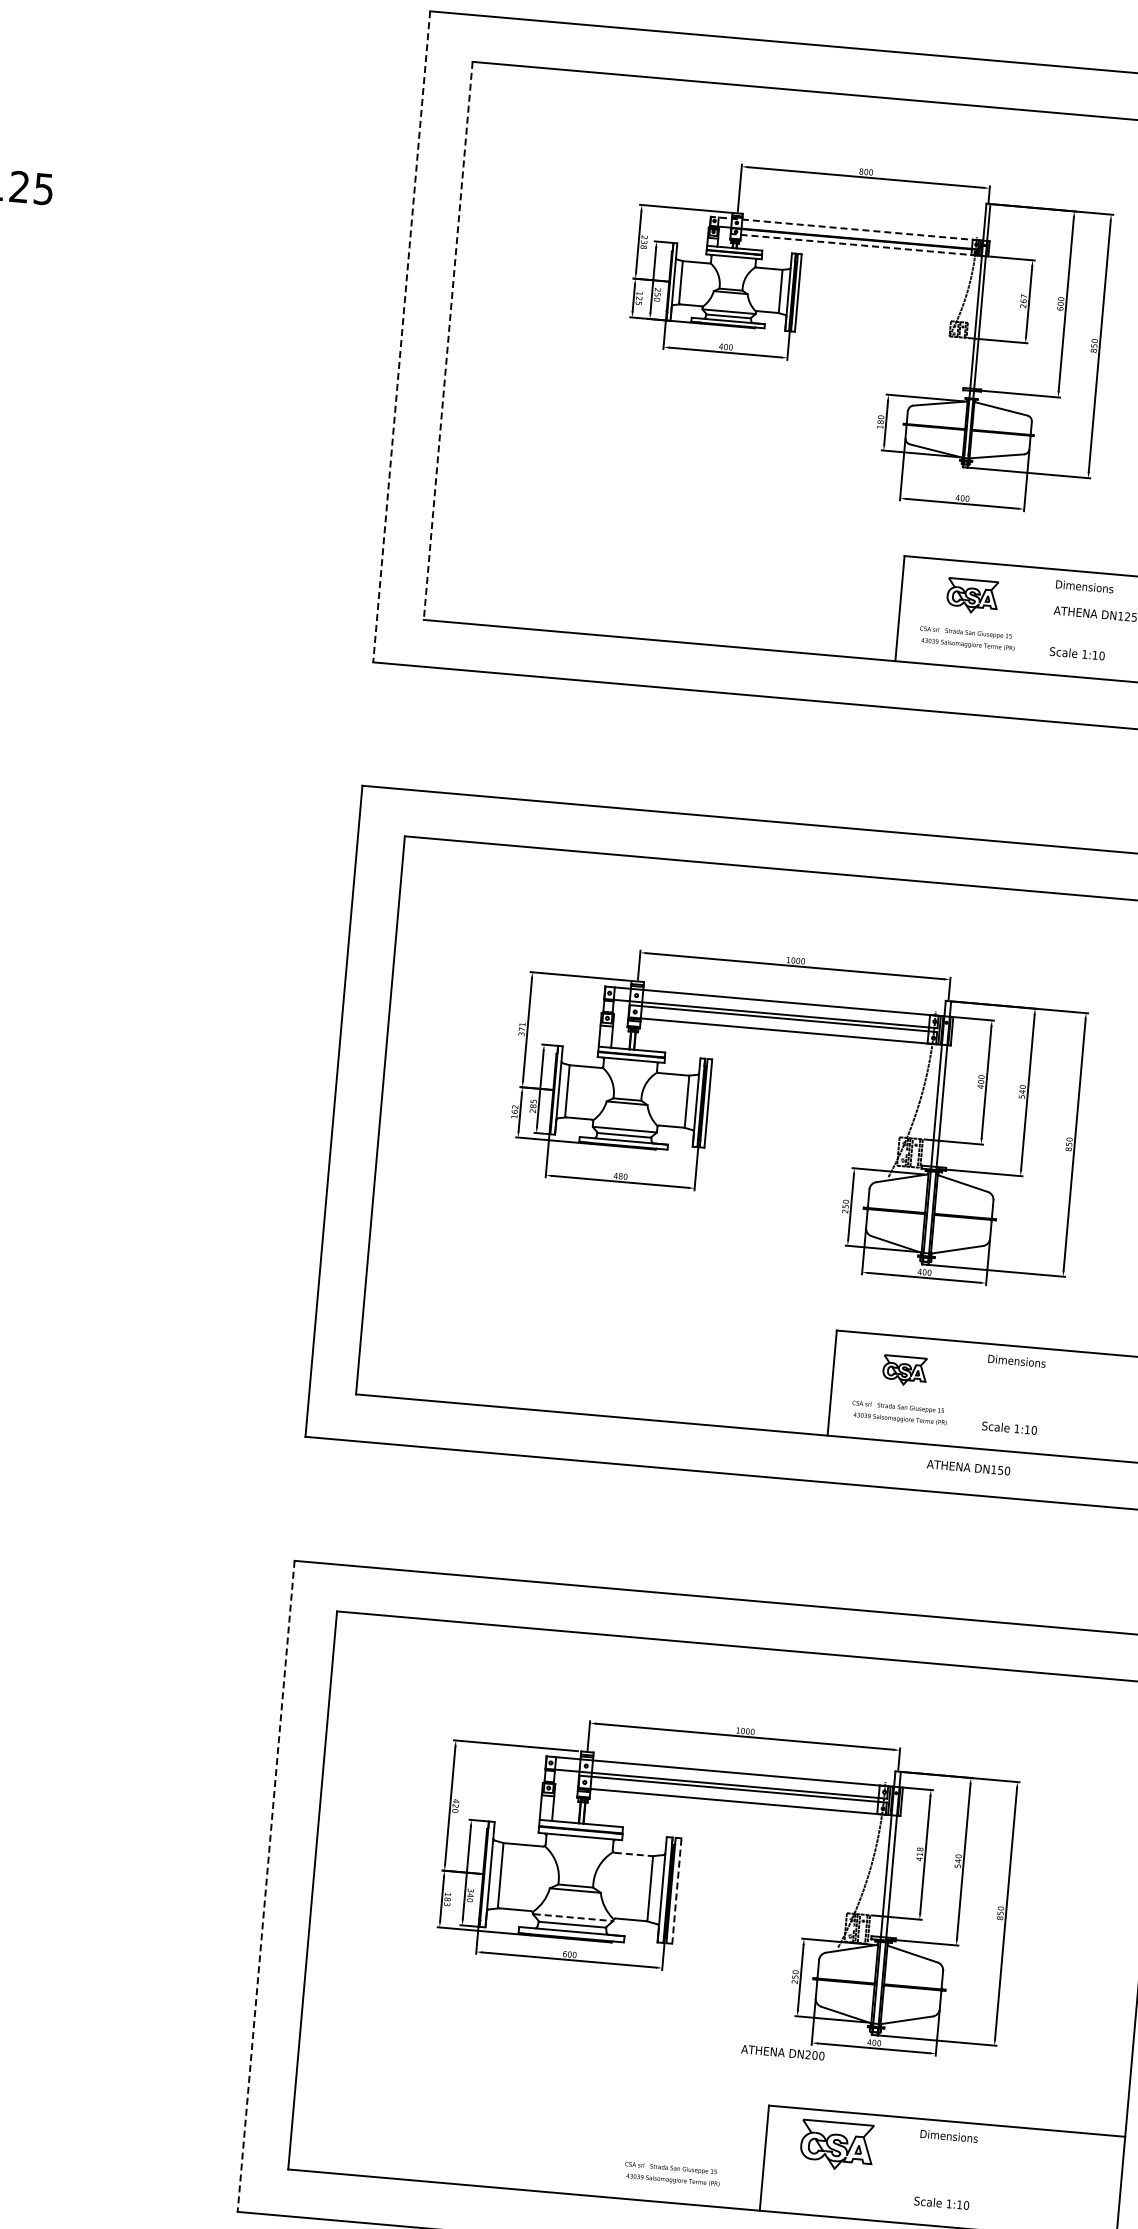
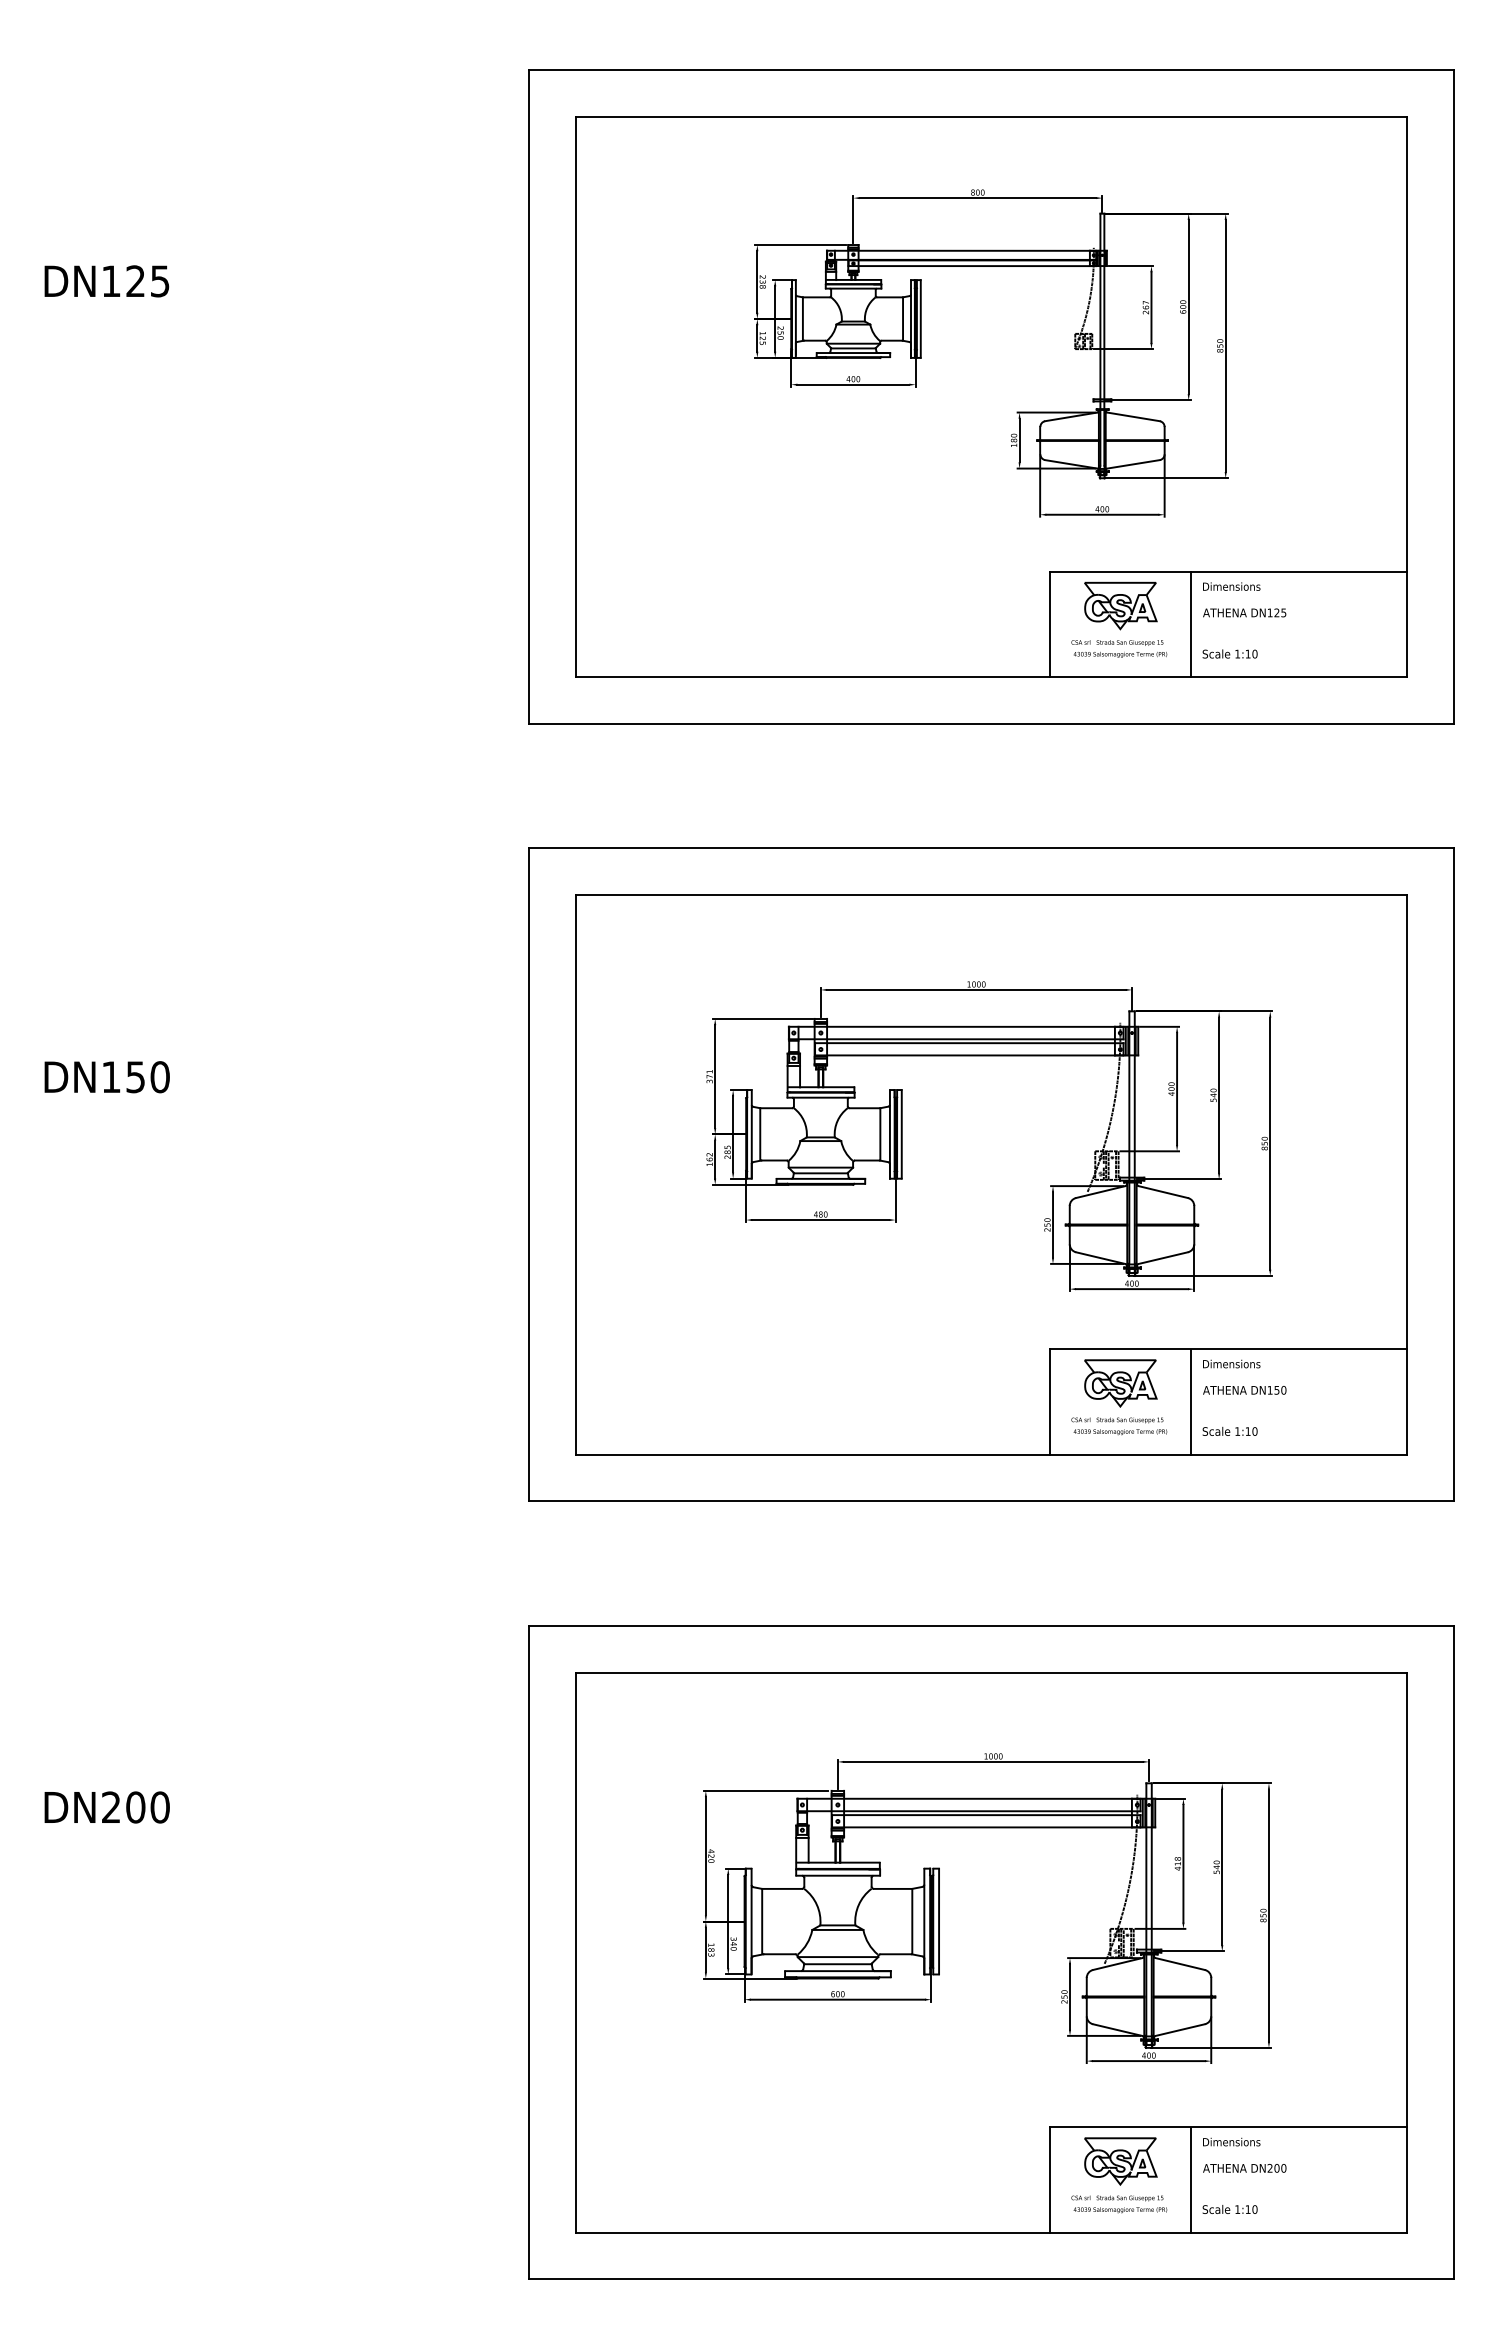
line: (844, 228) -> (961, 250), dashed -> solid
line: (854, 245) -> (972, 266), dashed -> solid
line: (401, 337) -> (529, 397), dashed -> solid
line: (448, 341) -> (576, 397), dashed -> solid
part: (972, 595) -> (1120, 605), size x1.43
line: (1041, 620) -> (1191, 624), added
part: (904, 1370) -> (1120, 1383), size x1.67
line: (973, 1394) -> (1191, 1401), added
text: (968, 1467) -> (1244, 1390), moved
line: (633, 1854) -> (892, 1888), dashed -> solid
line: (266, 1886) -> (529, 1952), dashed -> solid
line: (677, 1891) -> (939, 1921), dashed -> solid
line: (573, 1918) -> (838, 1957), dashed -> solid
text: (782, 2052) -> (1244, 2168), moved
line: (905, 2169) -> (1191, 2179), added
text: (672, 2174) -> (1119, 2204), moved

